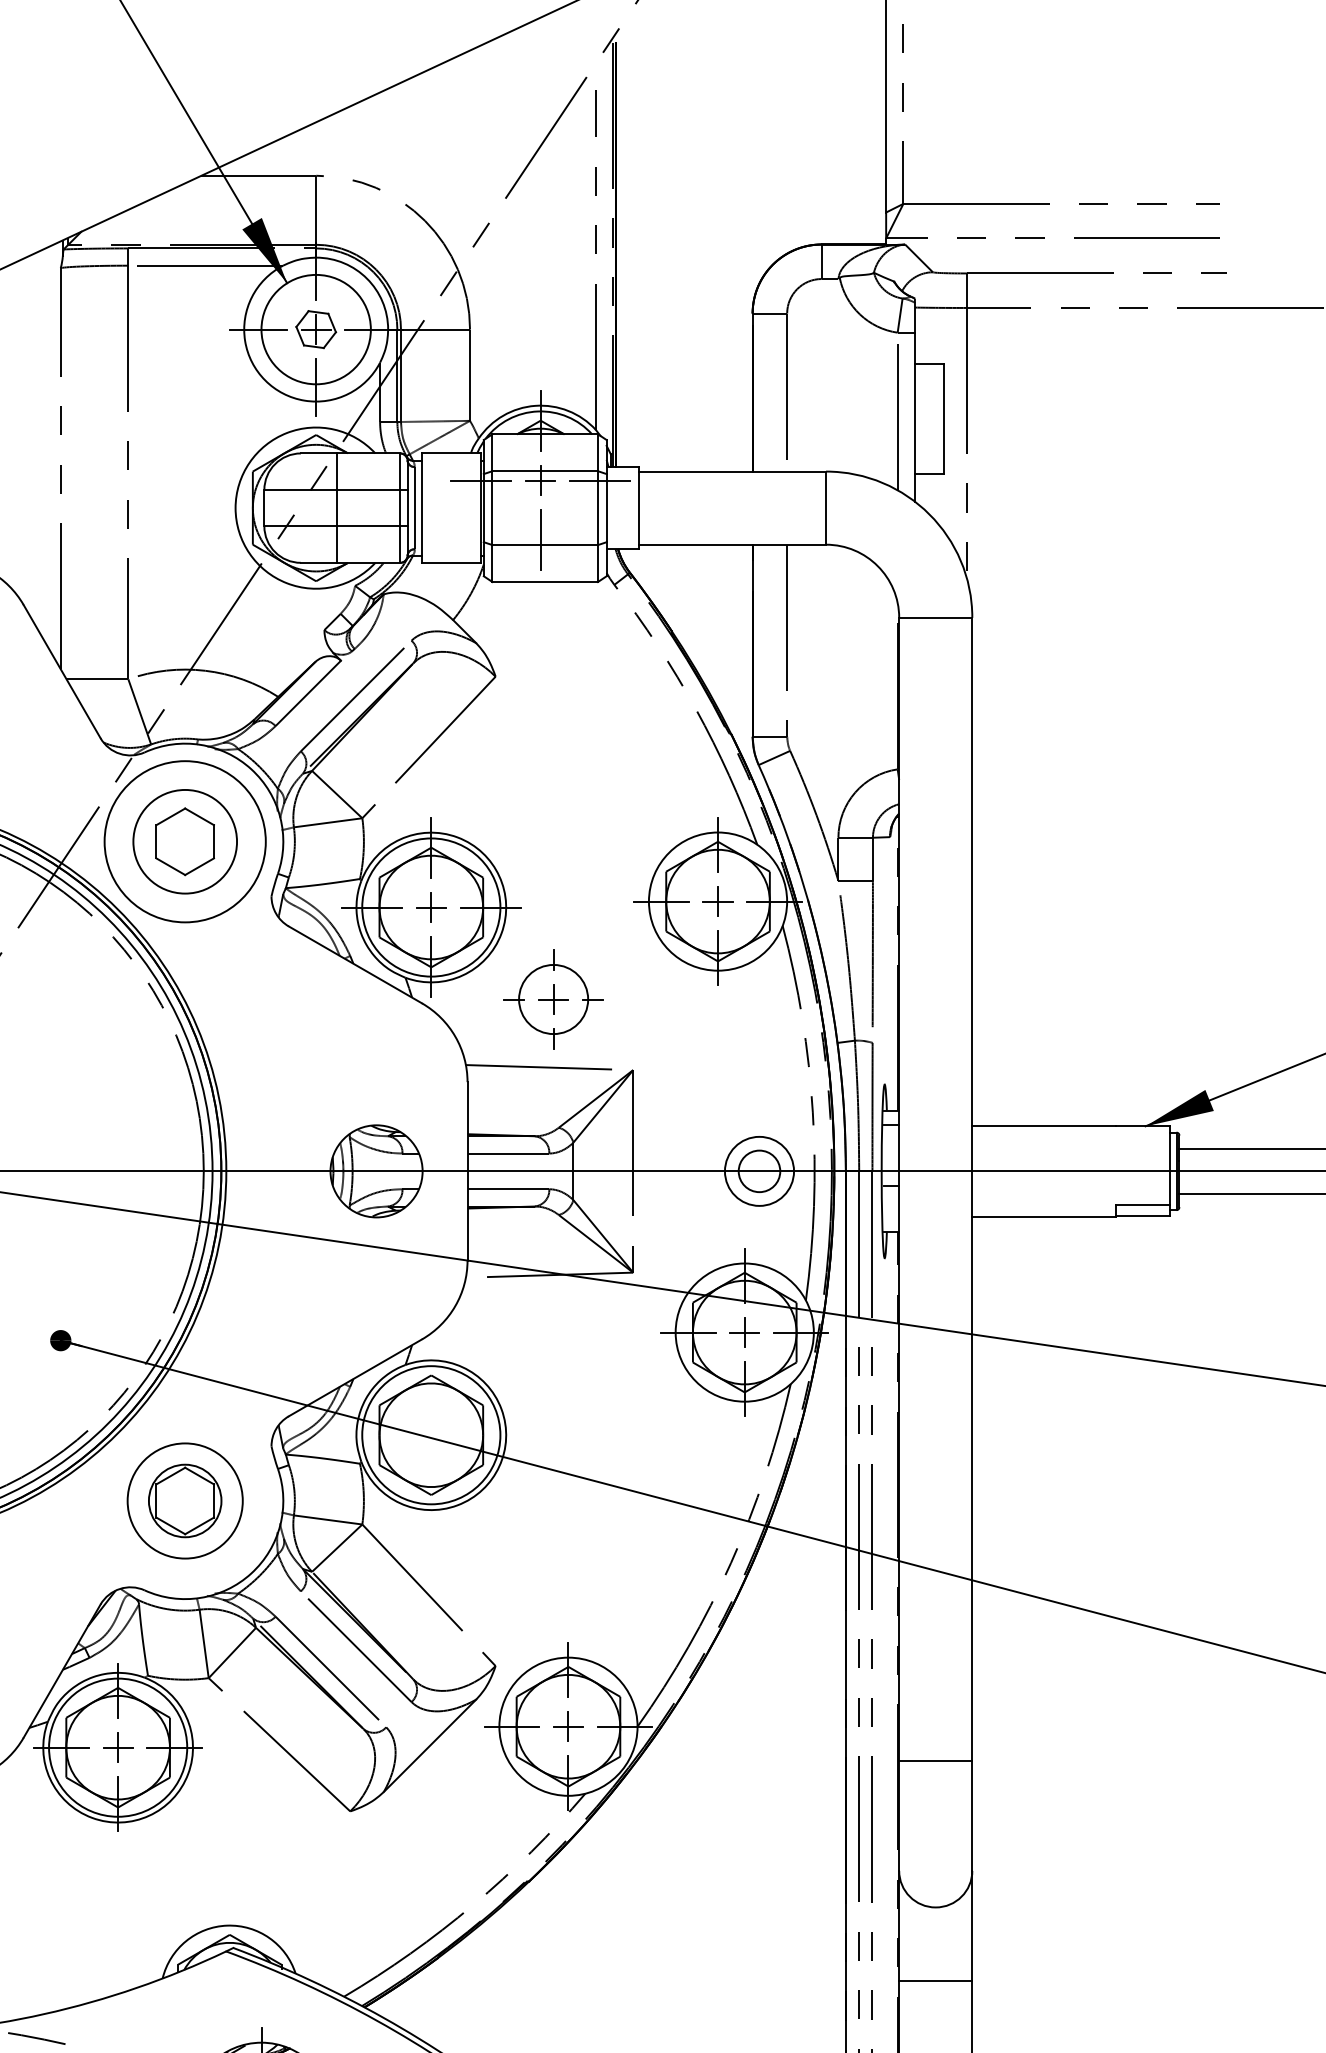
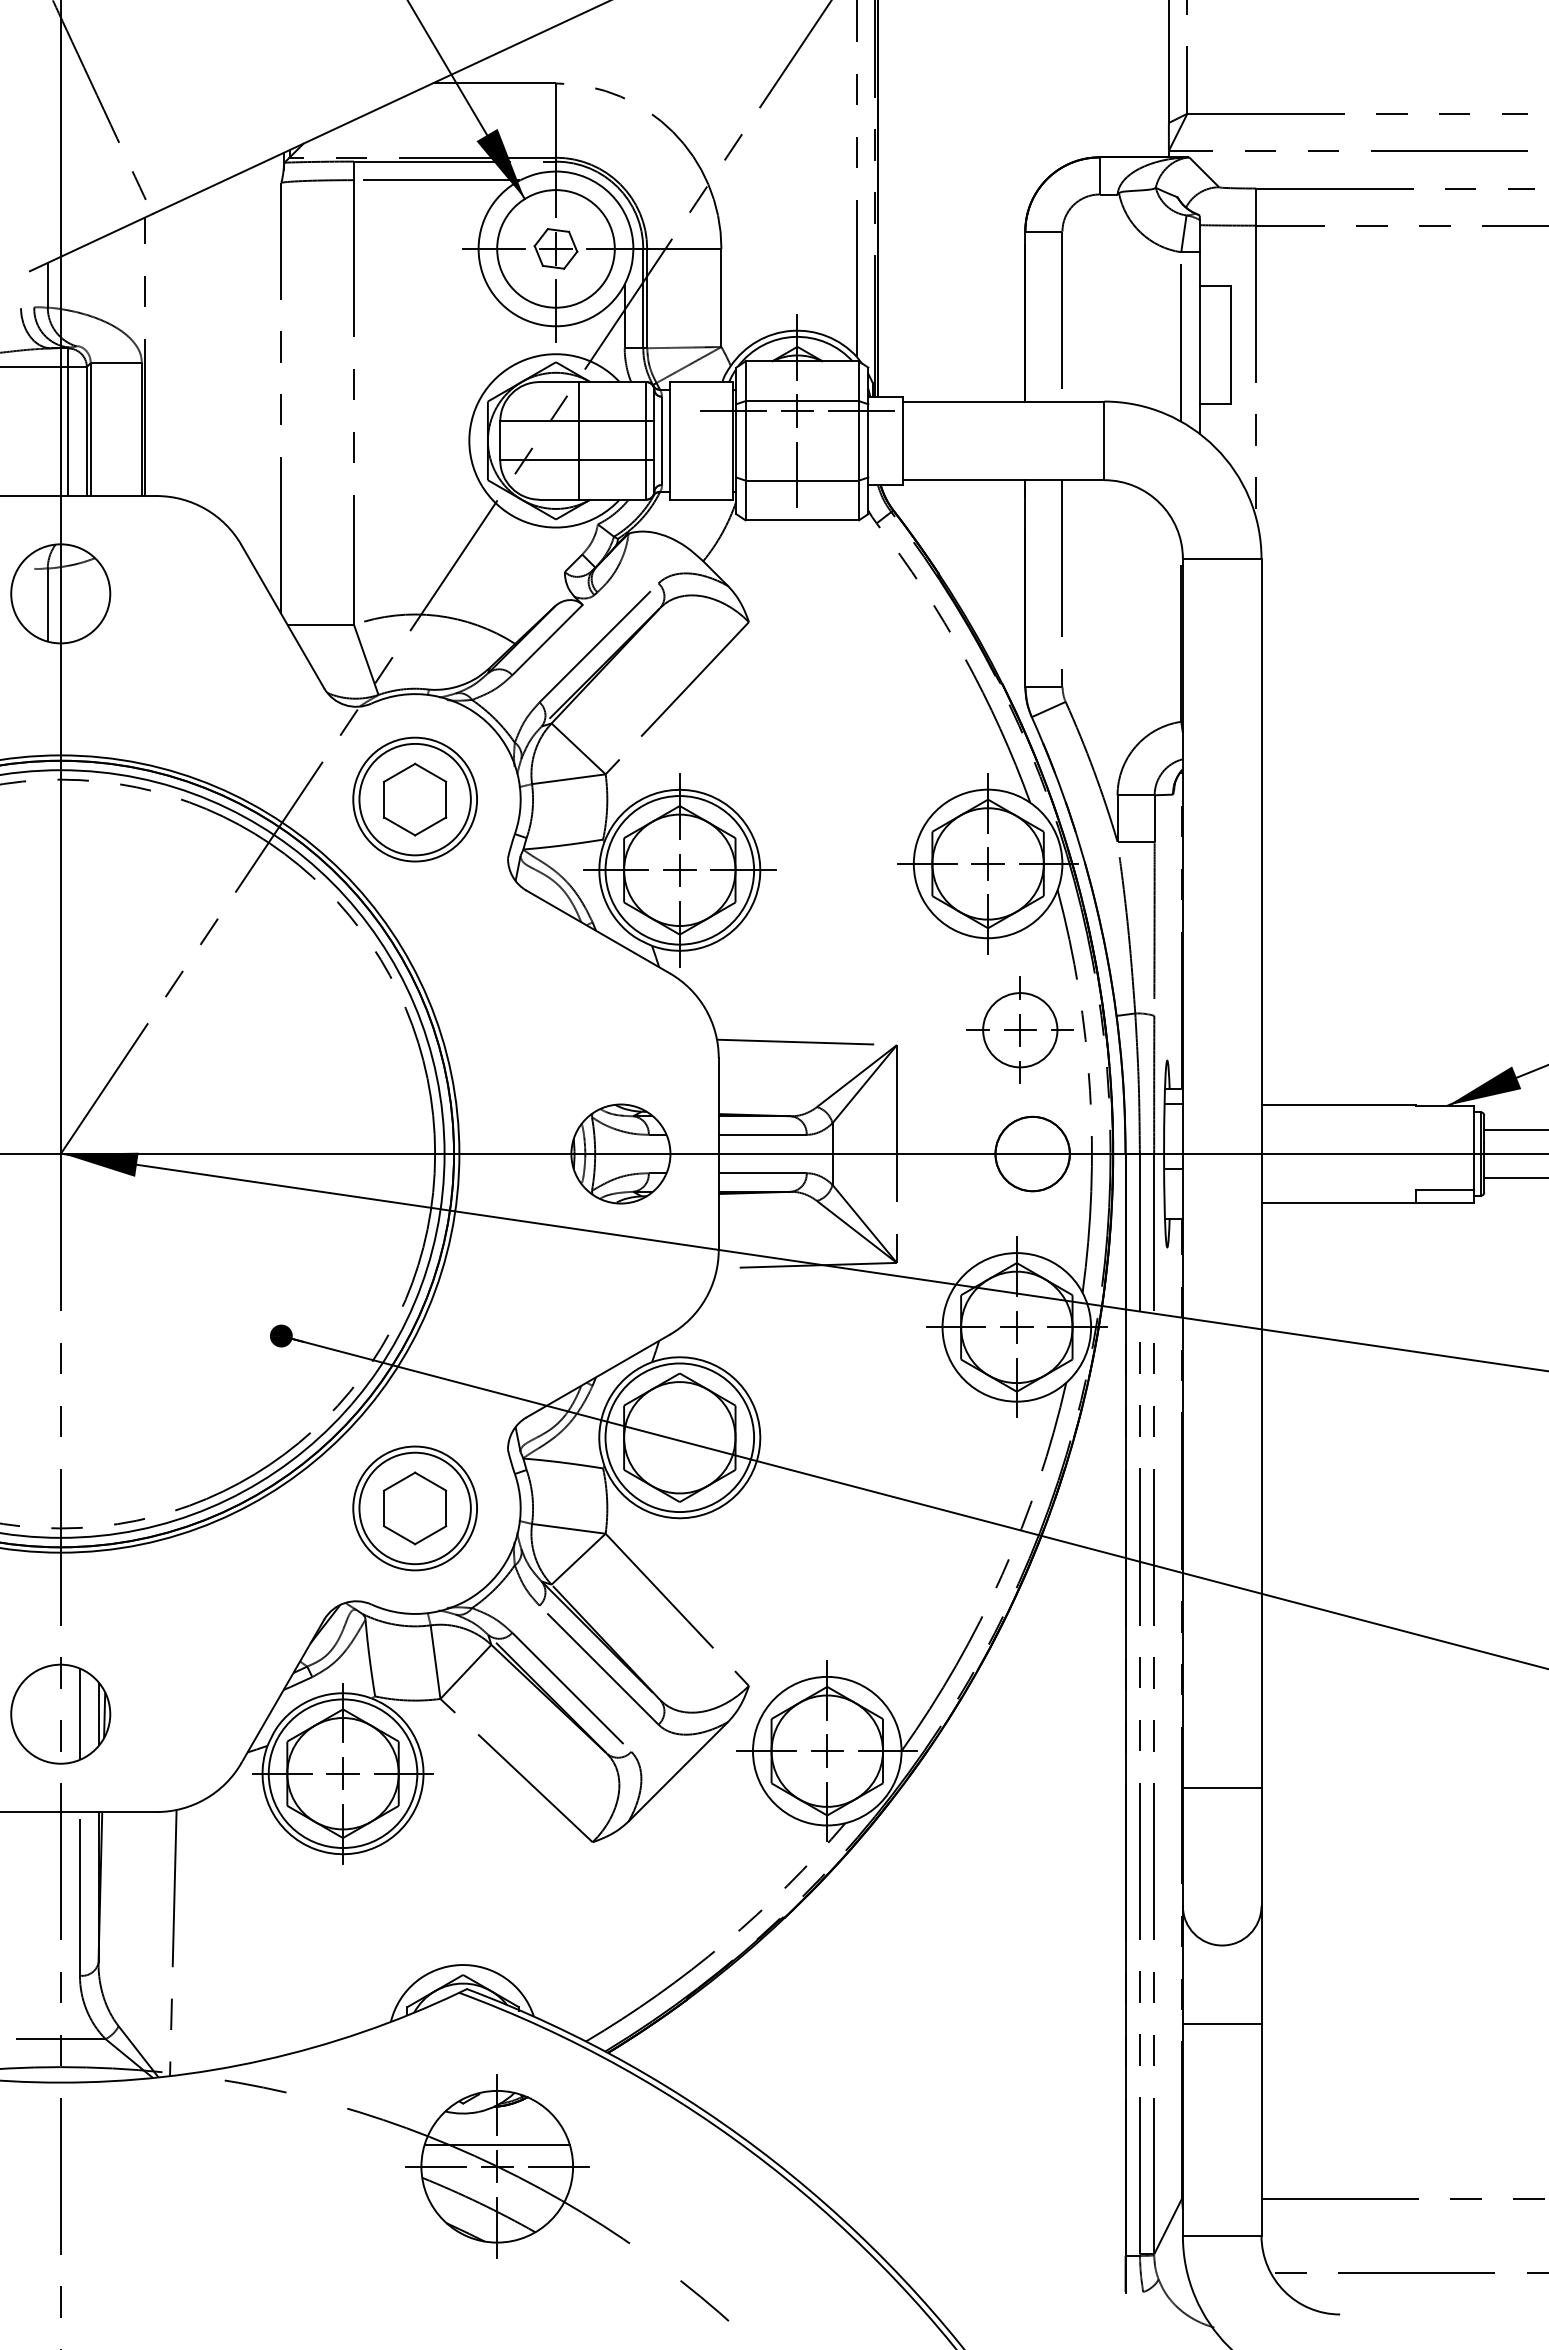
circle: (185, 841) -> (415, 799), size x0.71
part: (552, 998) -> (1019, 1029), moved
circle: (759, 1170) -> (1032, 1153), size x1.67
circle: (184, 1501) -> (414, 1508), size x1.43

